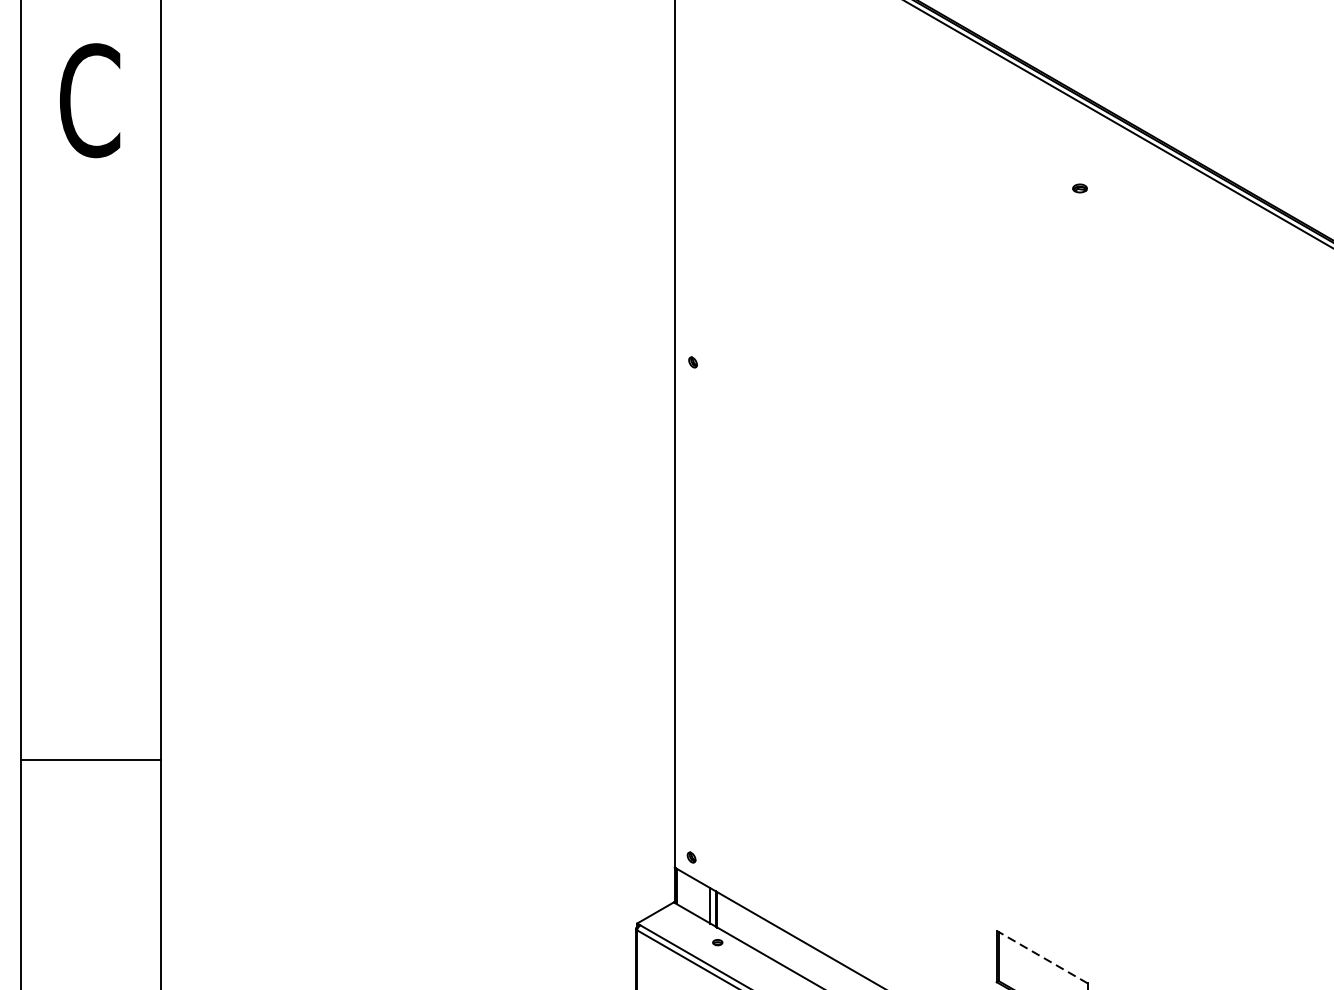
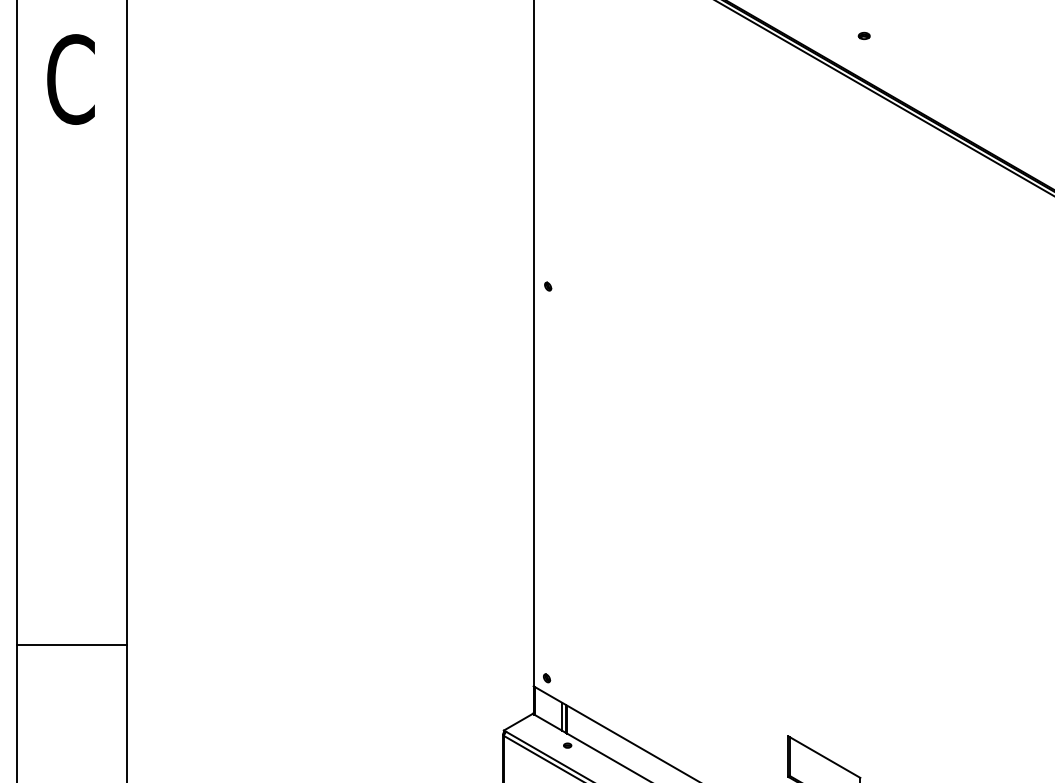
part: (1079, 187) -> (863, 35), moved
line: (90, 759) -> (71, 644), moved
line: (1042, 957) -> (824, 757), dashed -> solid

